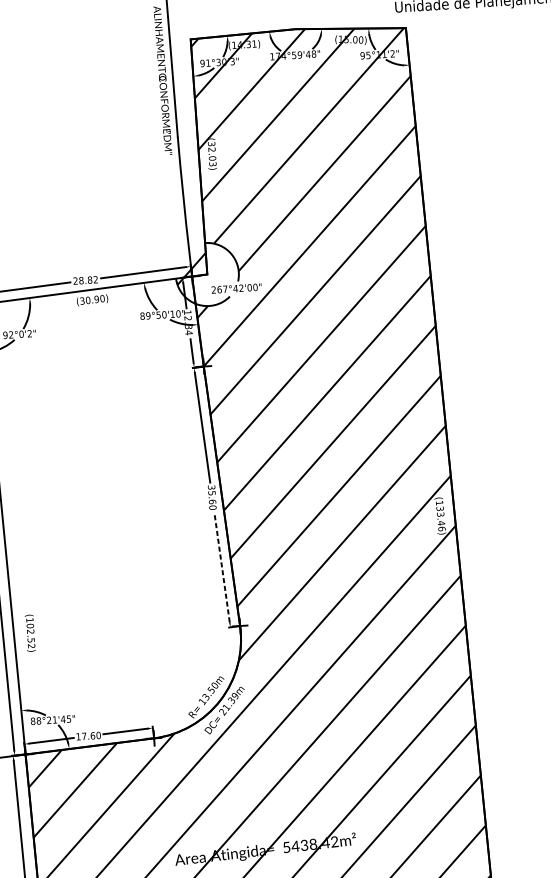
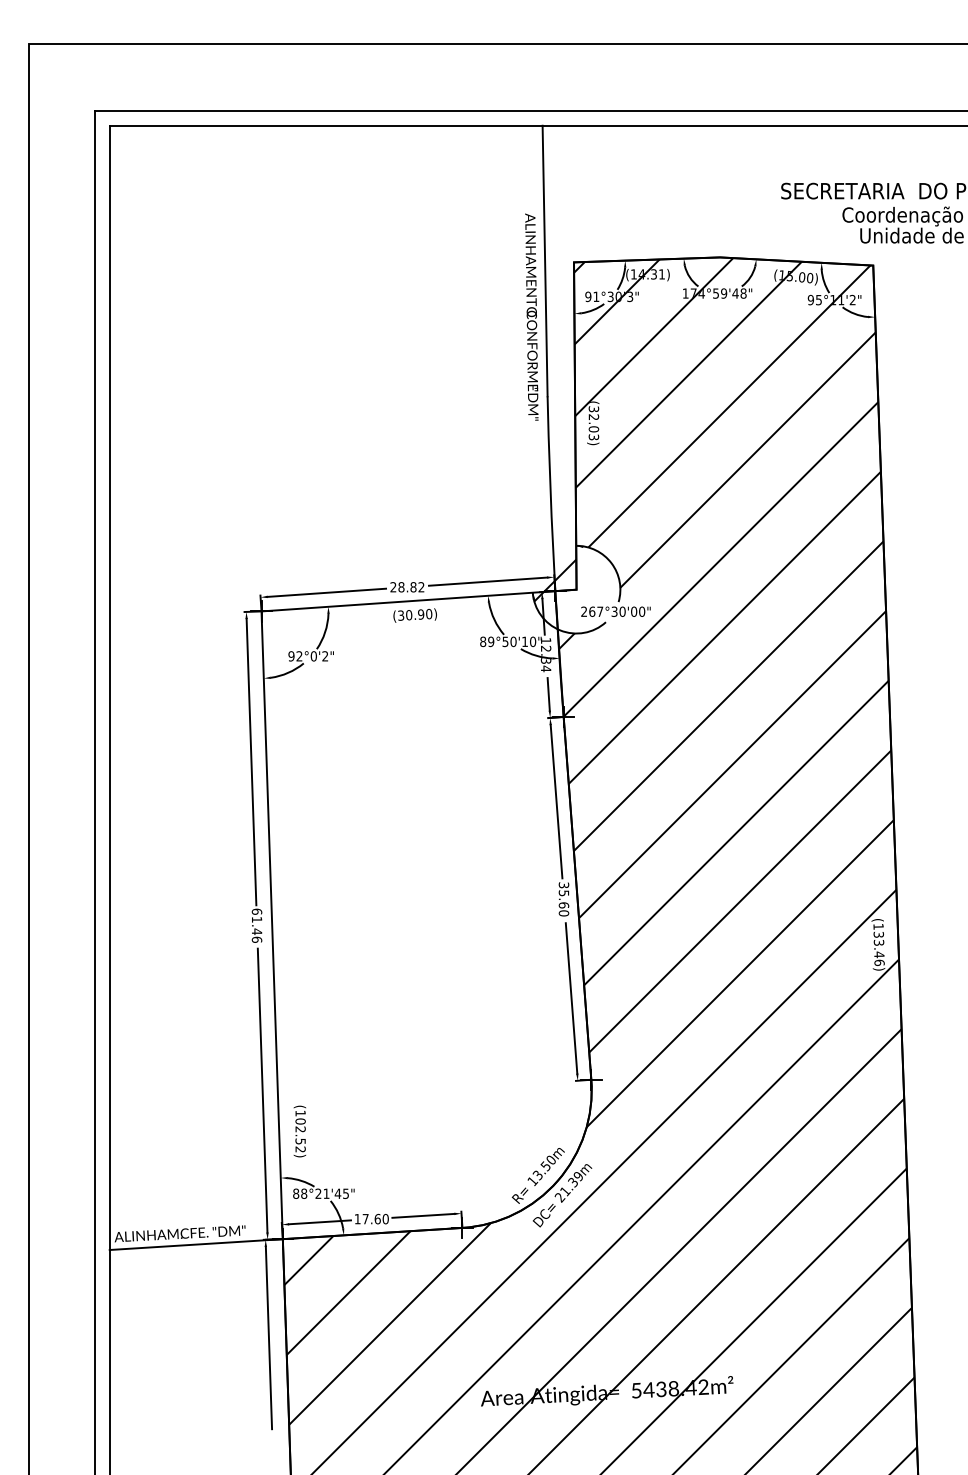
text: (238, 288) -> (618, 611), 267°42'00" -> 267°30'00"
line: (222, 567) -> (571, 997), dashed -> solid
text: (30, 633) -> (299, 1131), moved

